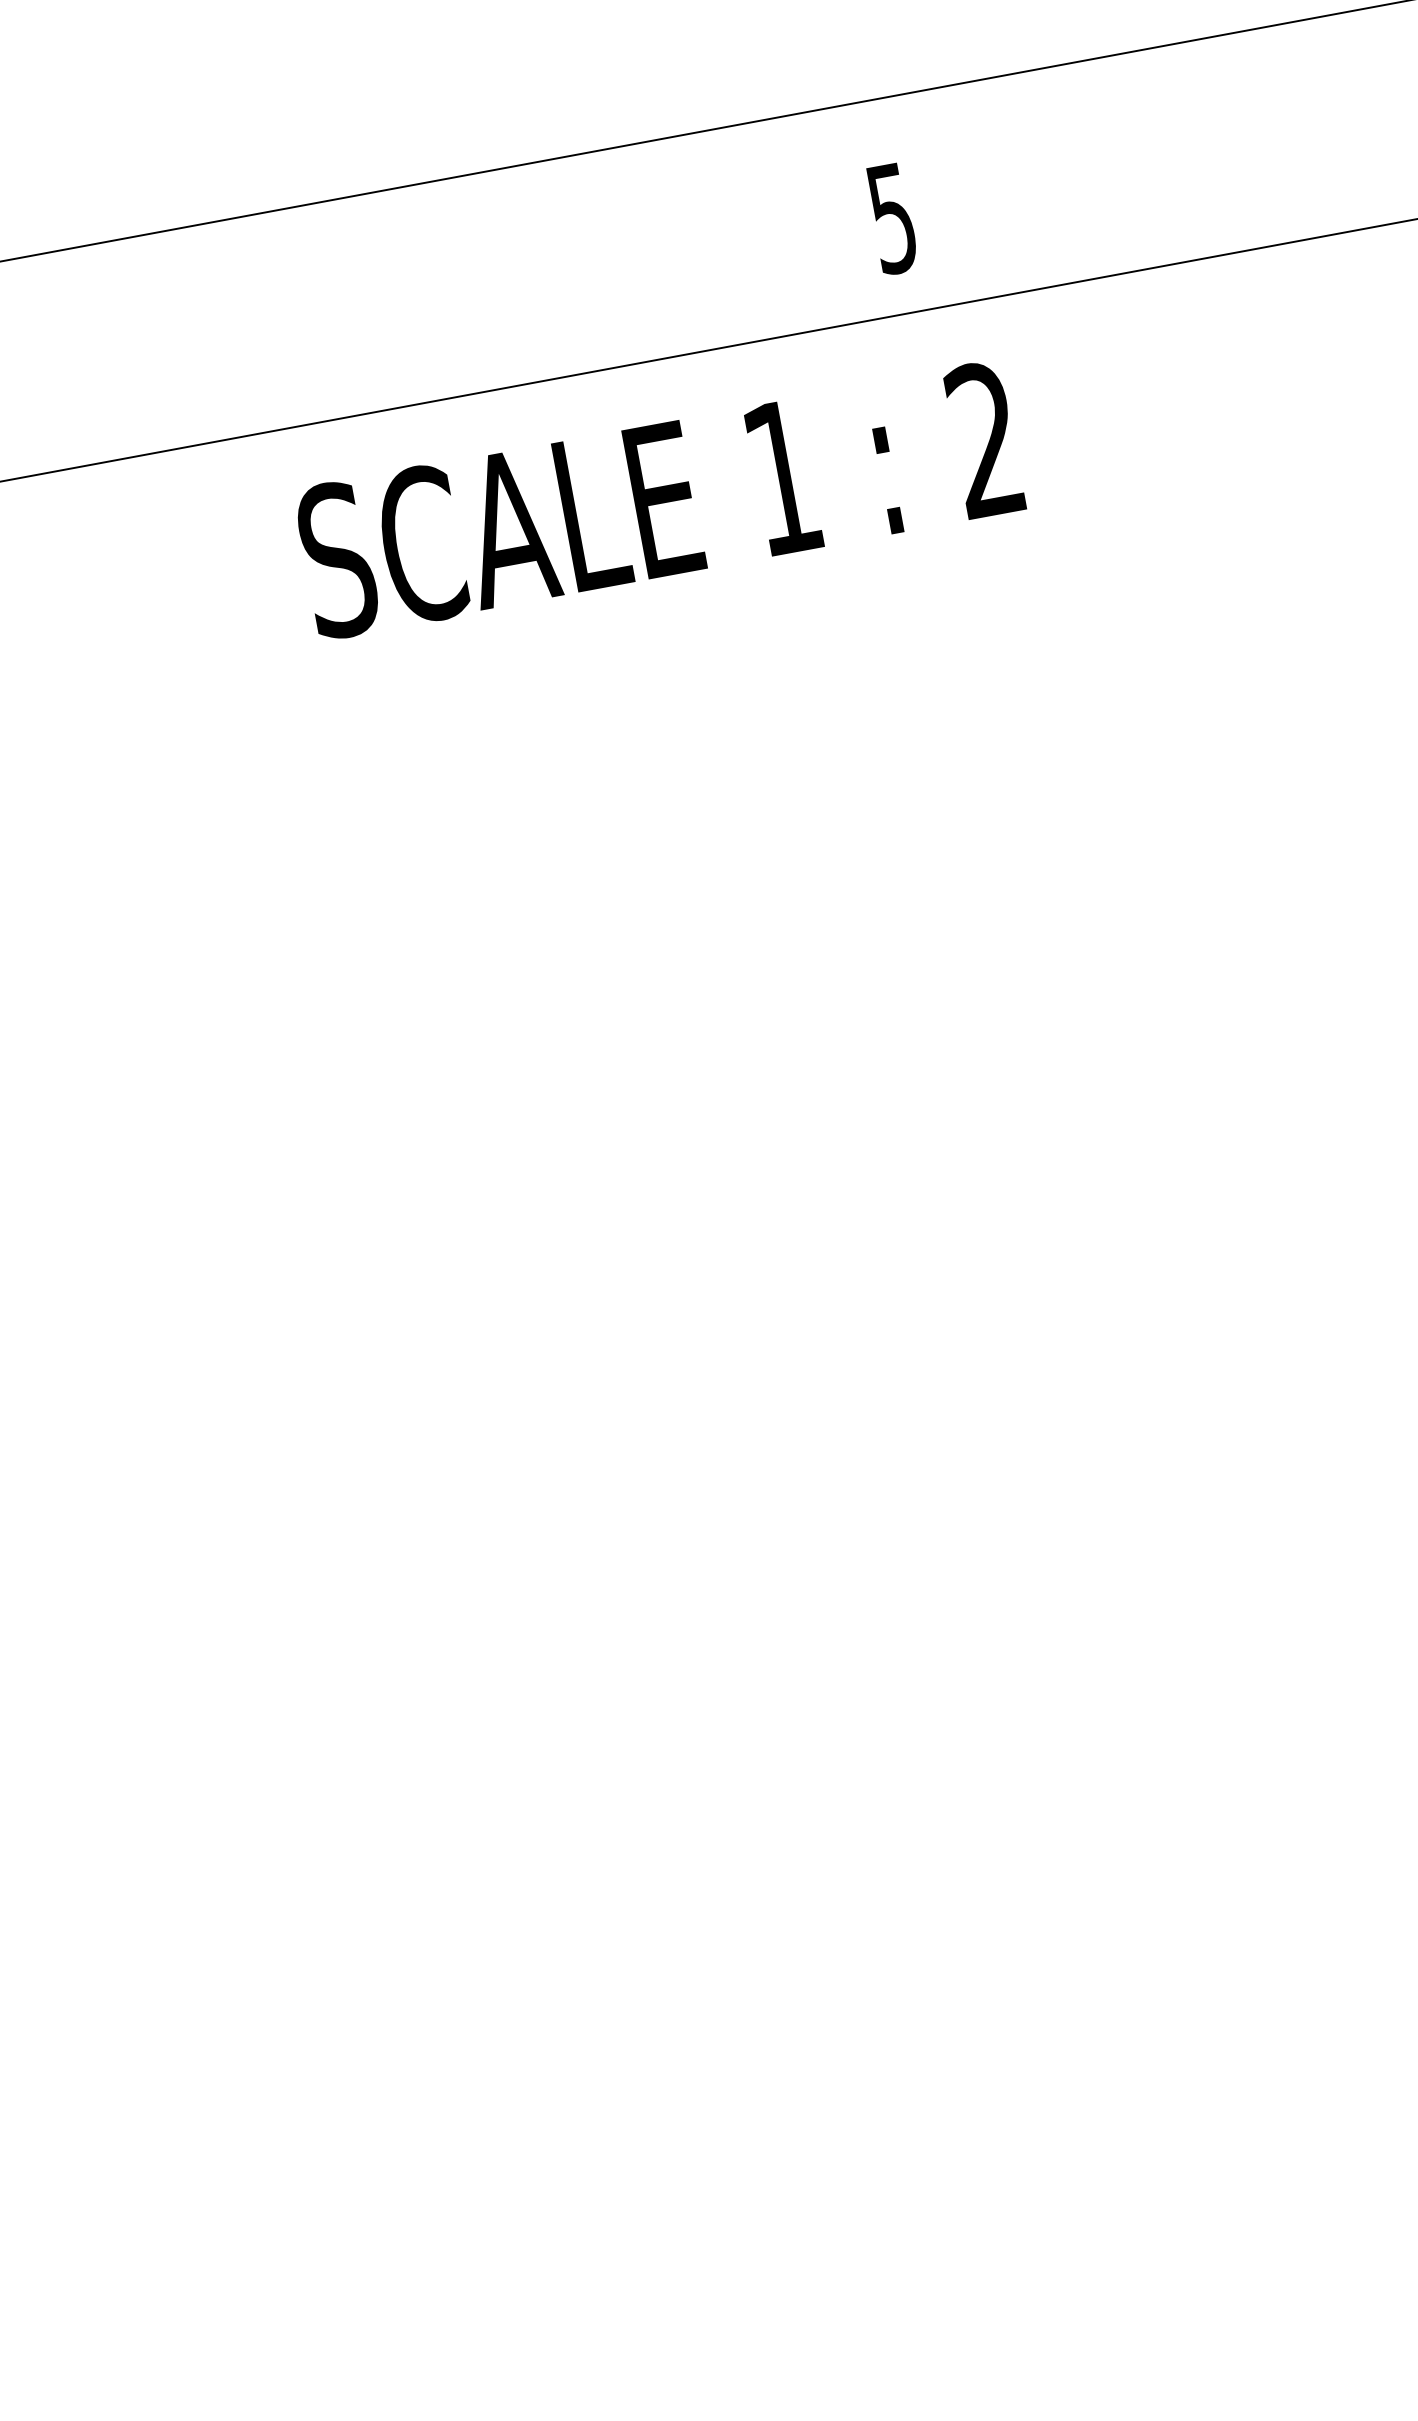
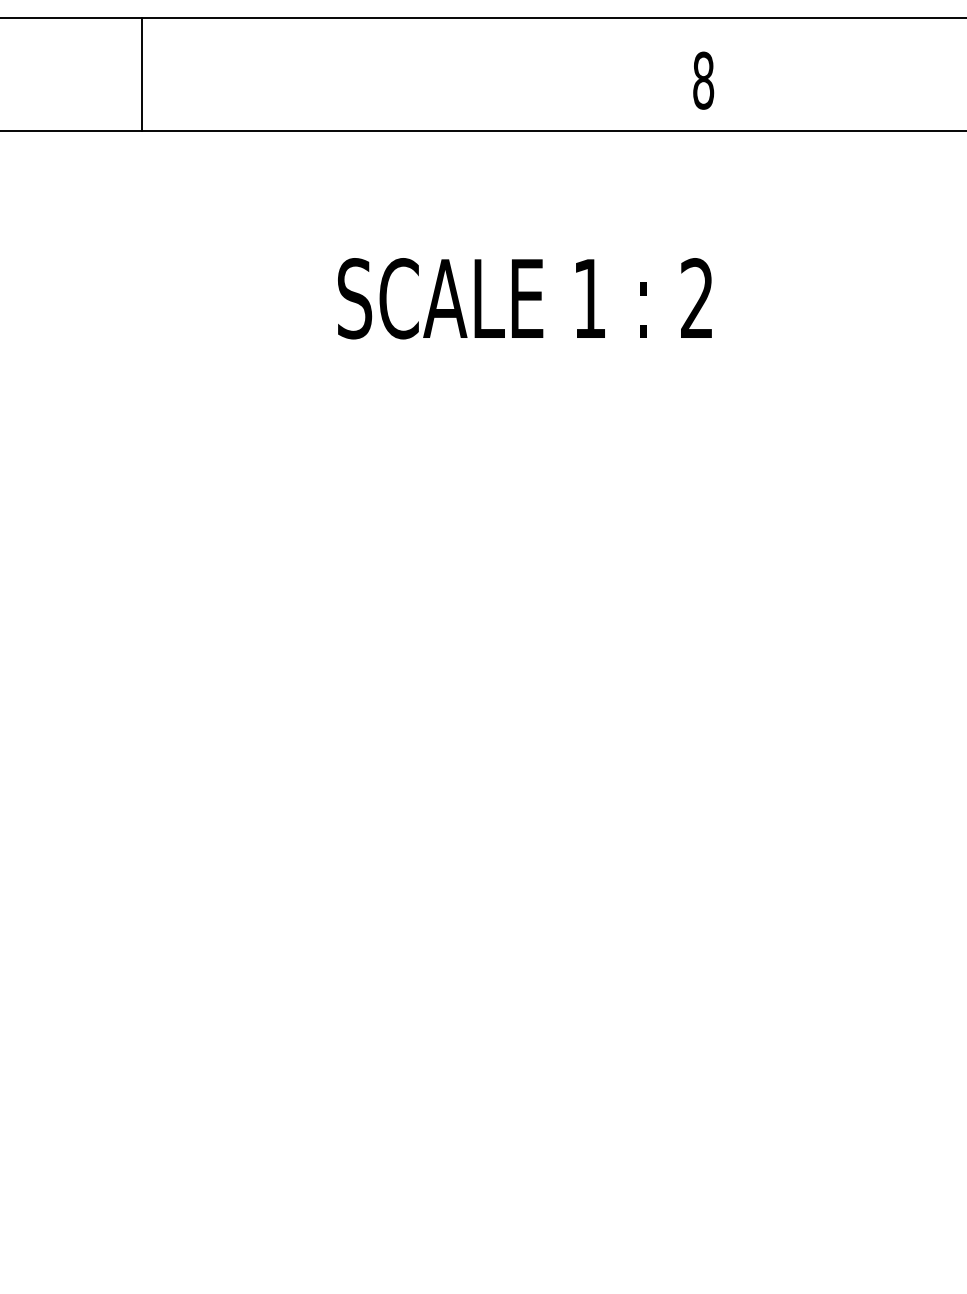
text: (892, 218) -> (703, 80), 5 -> 8
text: (658, 500) -> (524, 298), moved

